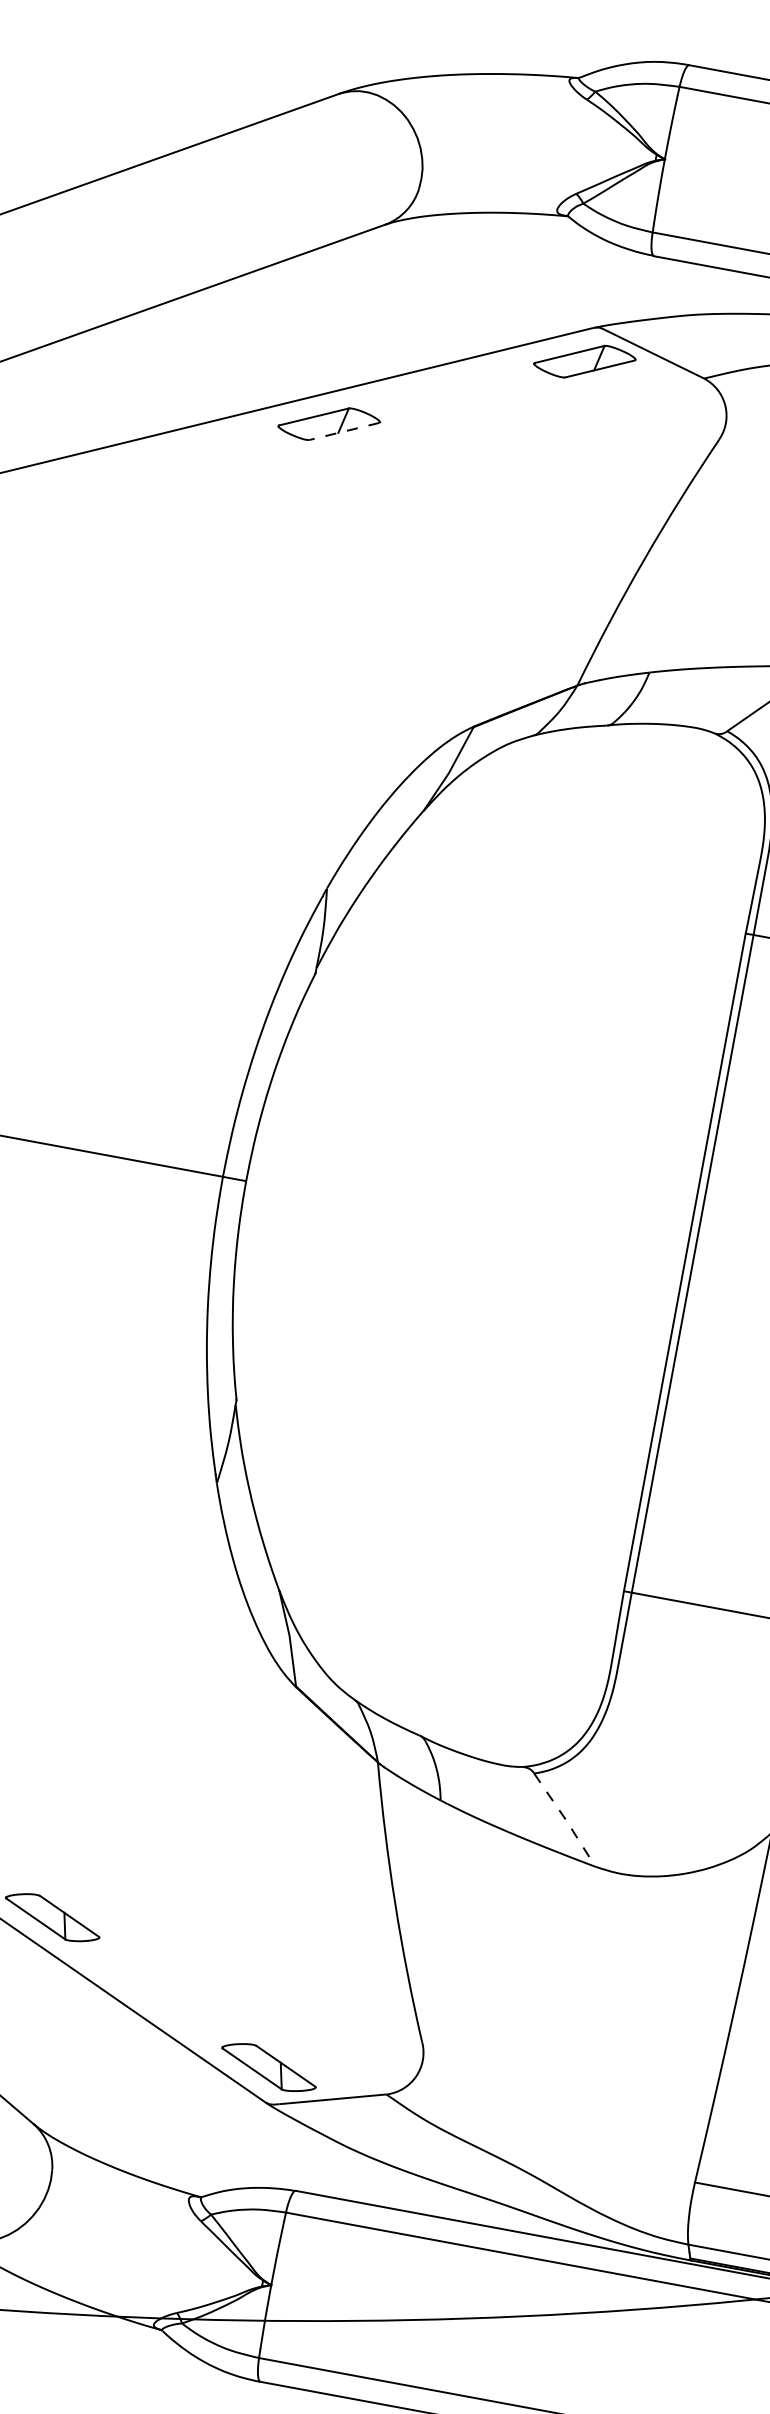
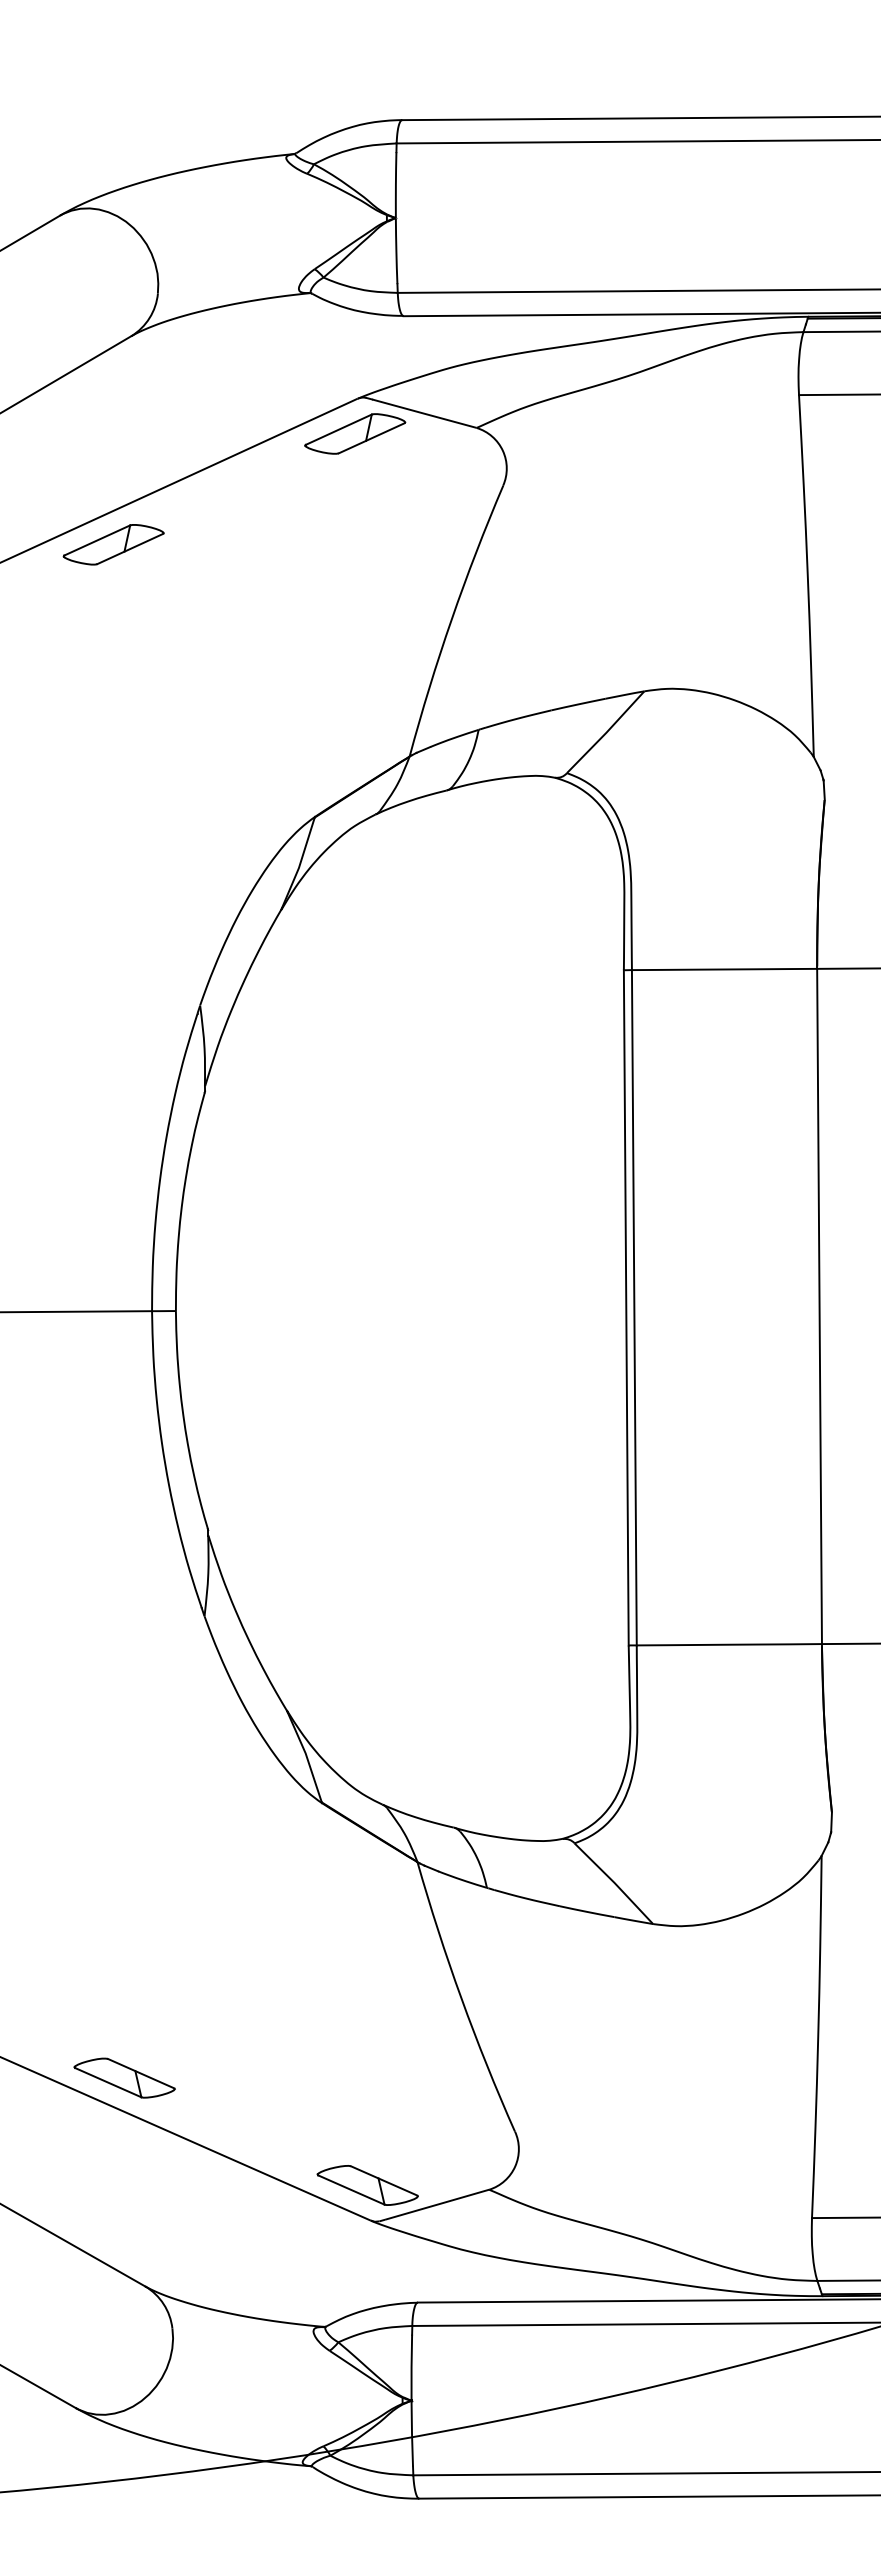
line: (343, 431) -> (129, 549), dashed -> solid
line: (565, 1819) -> (614, 1882), dashed -> solid

